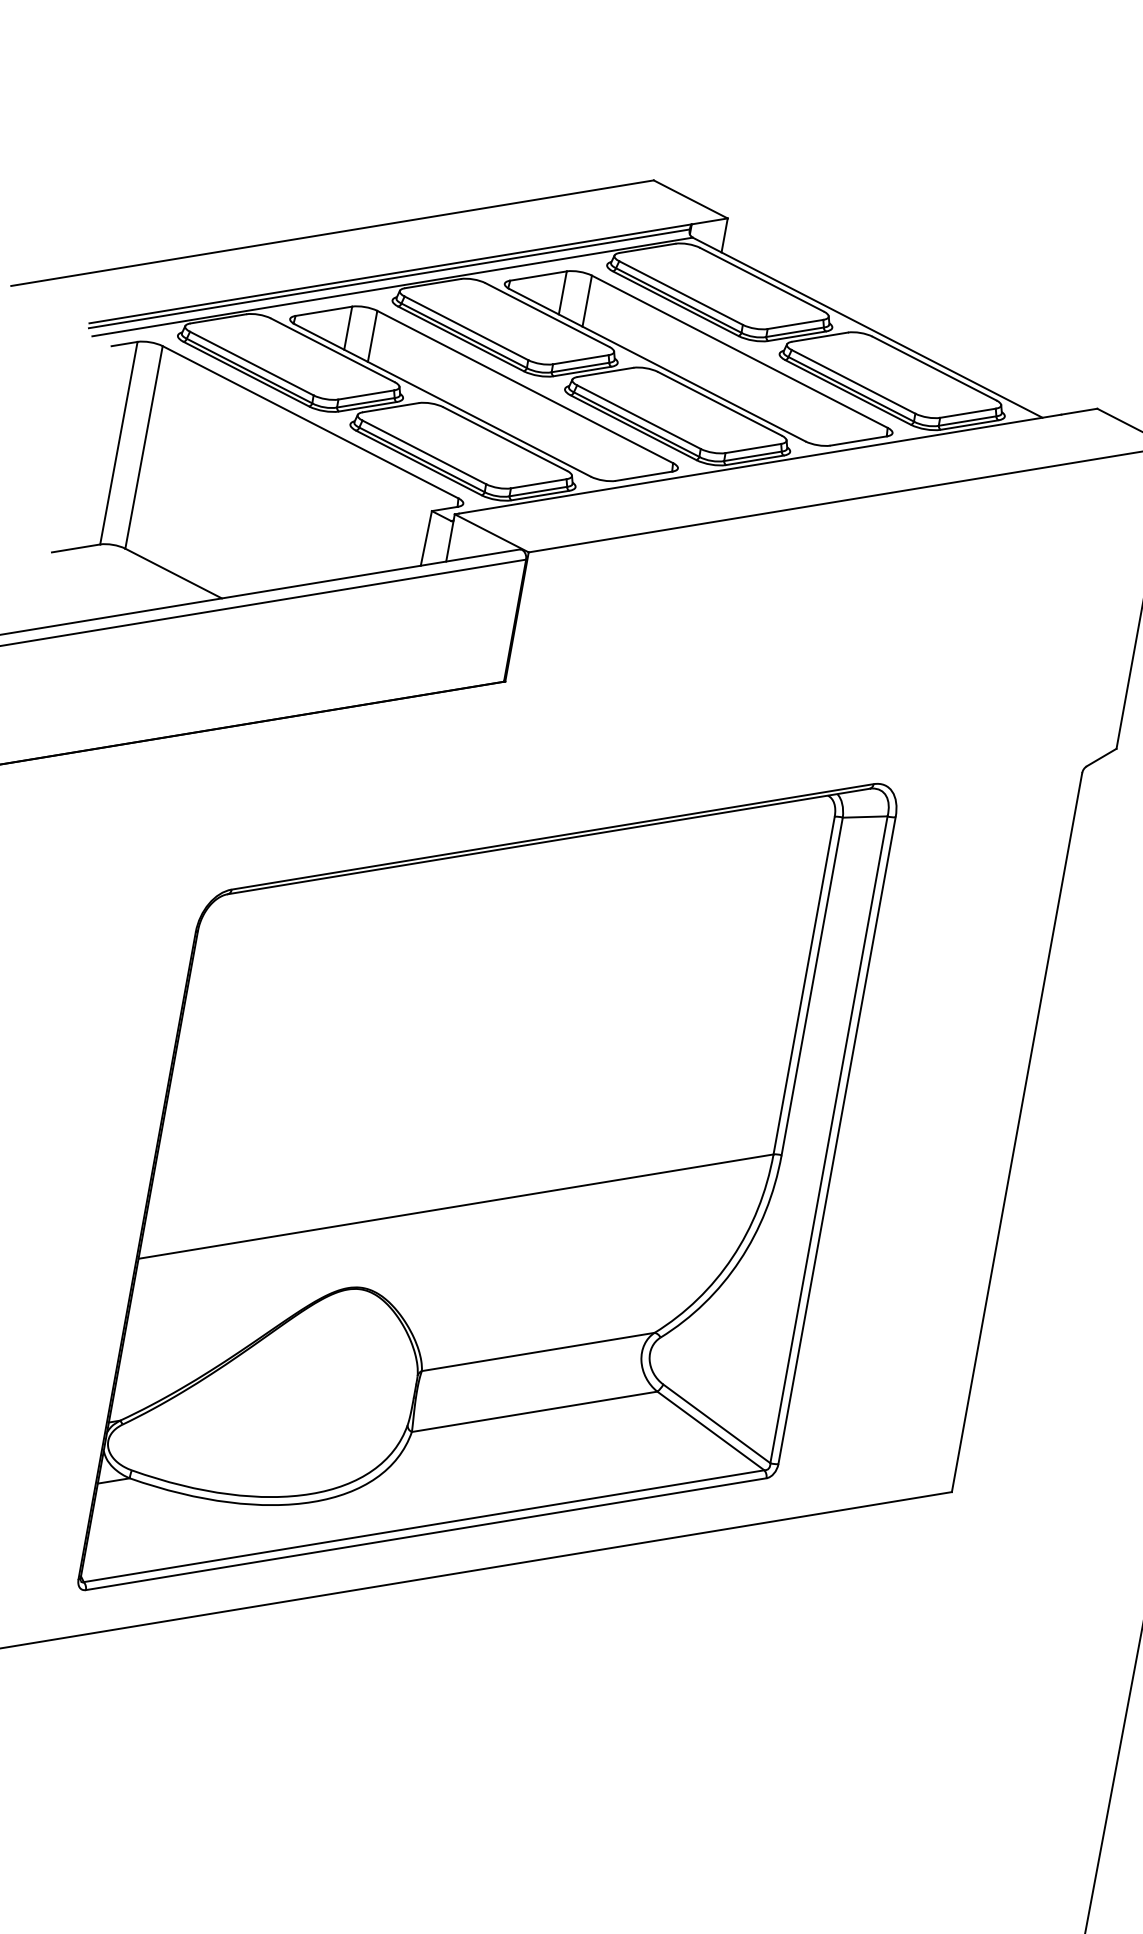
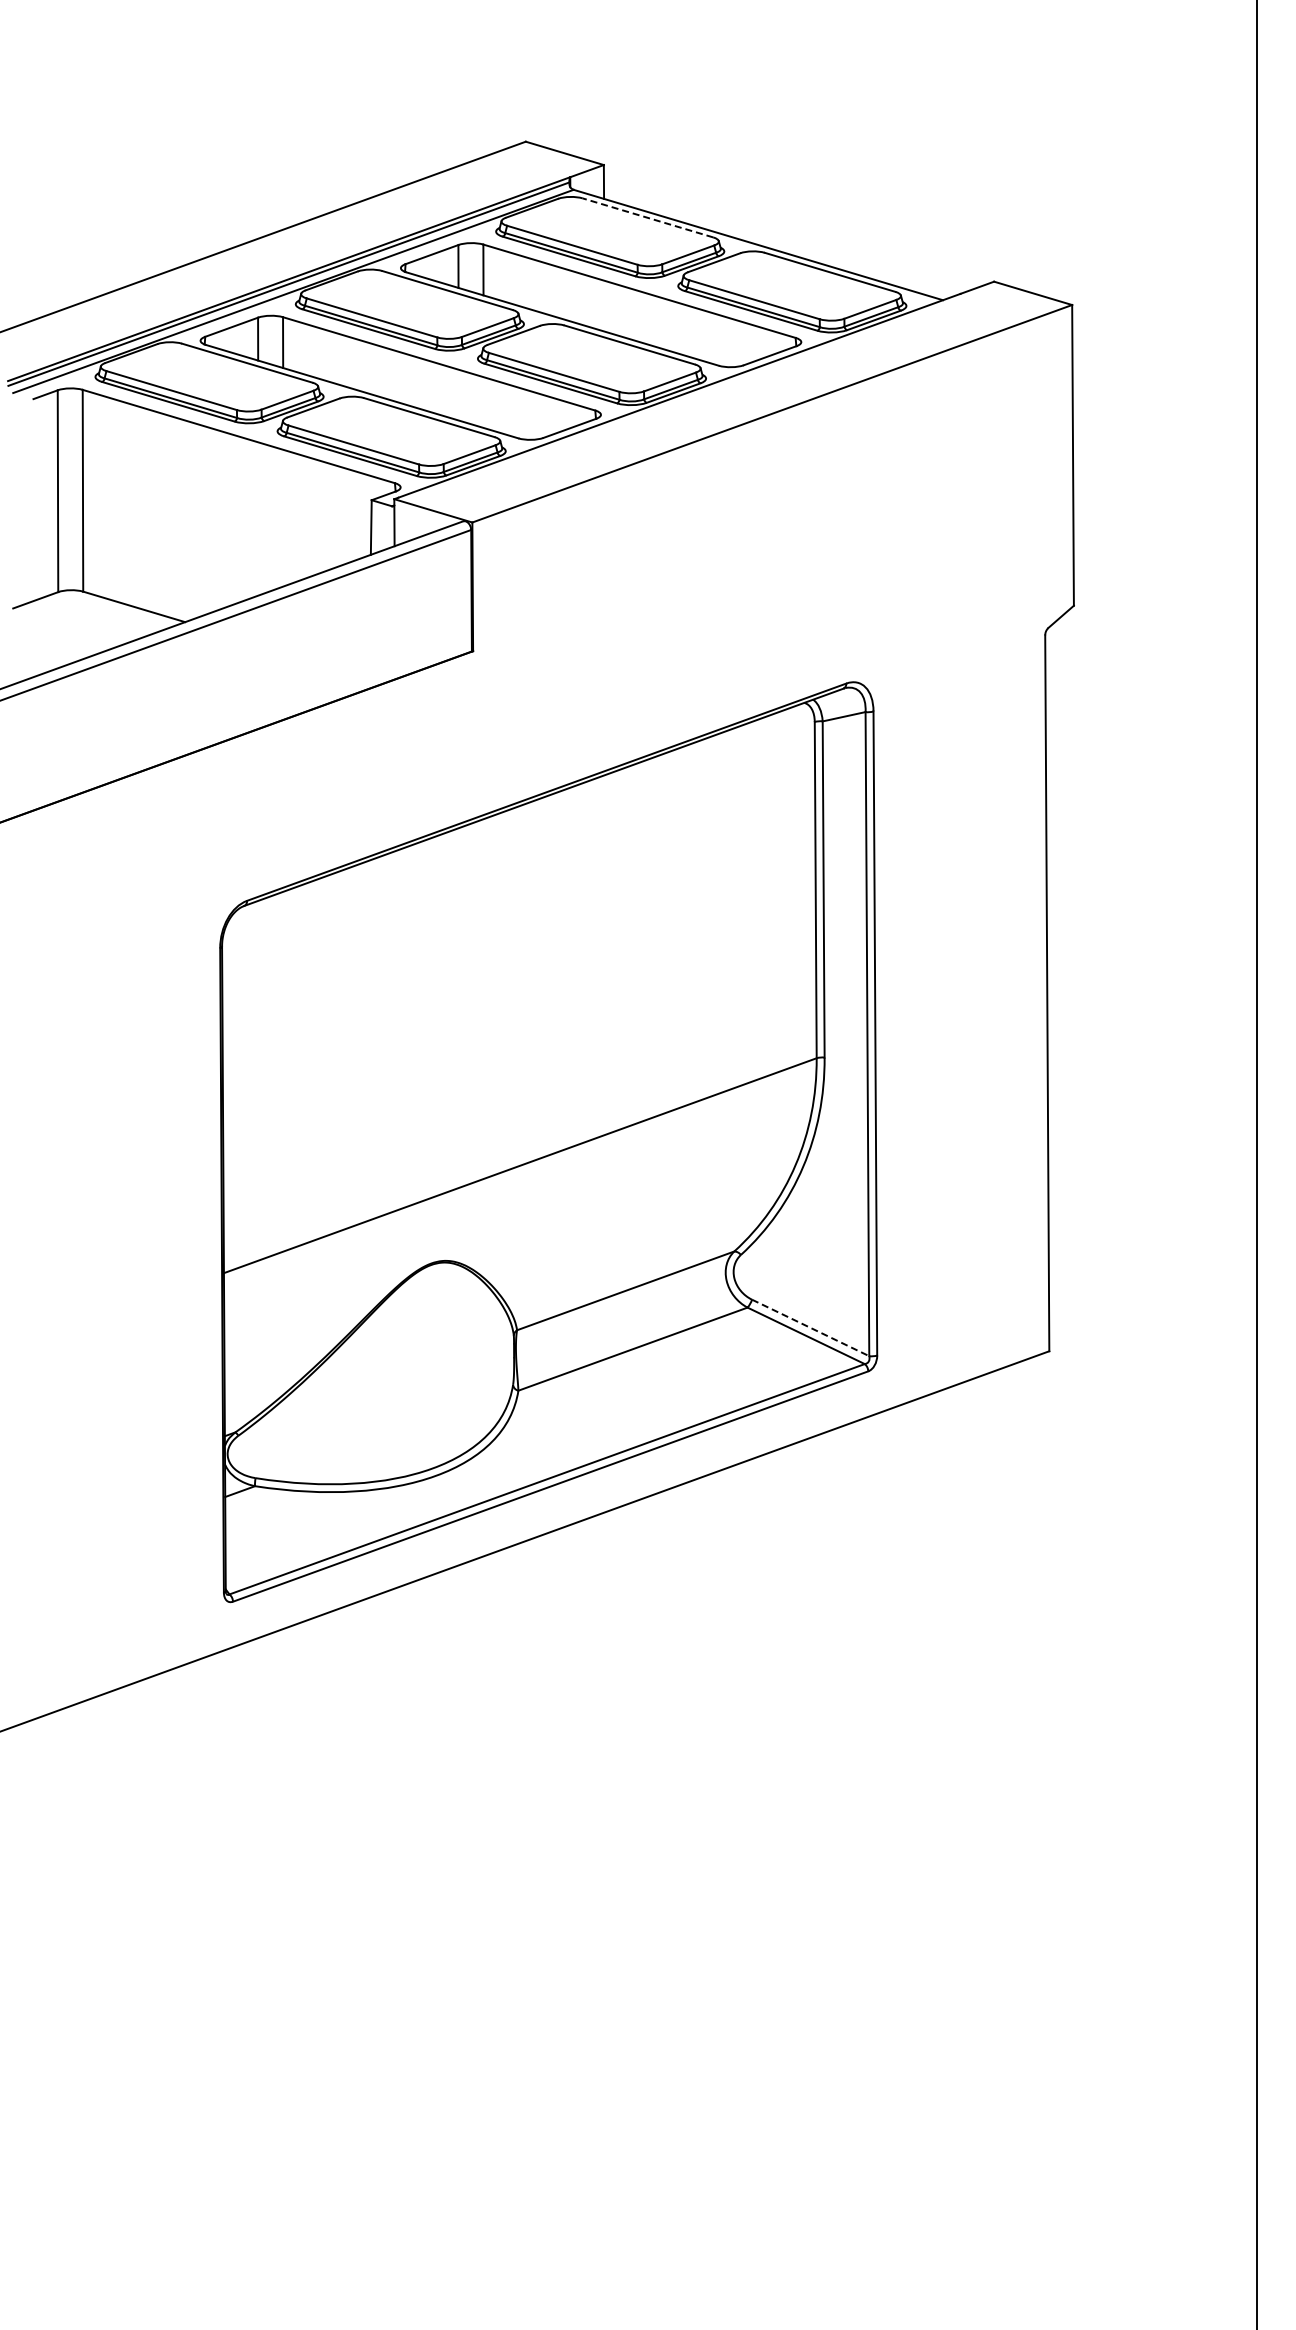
line: (761, 279) -> (647, 217), solid -> dashed
line: (717, 1424) -> (811, 1328), solid -> dashed

